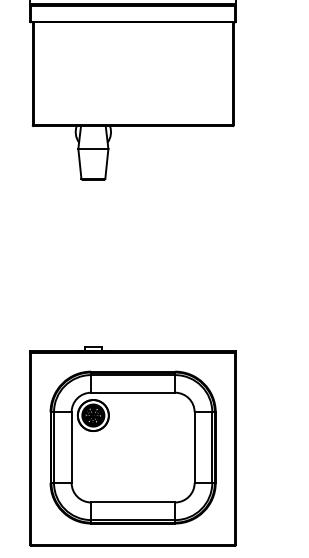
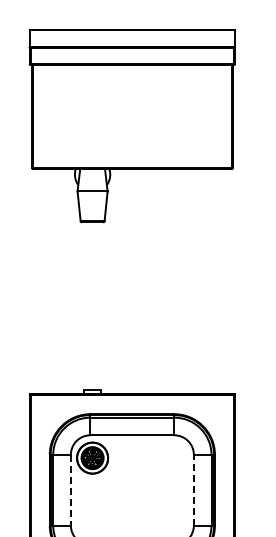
line: (194, 447) -> (193, 490), solid -> dashed
line: (71, 448) -> (70, 491), solid -> dashed

